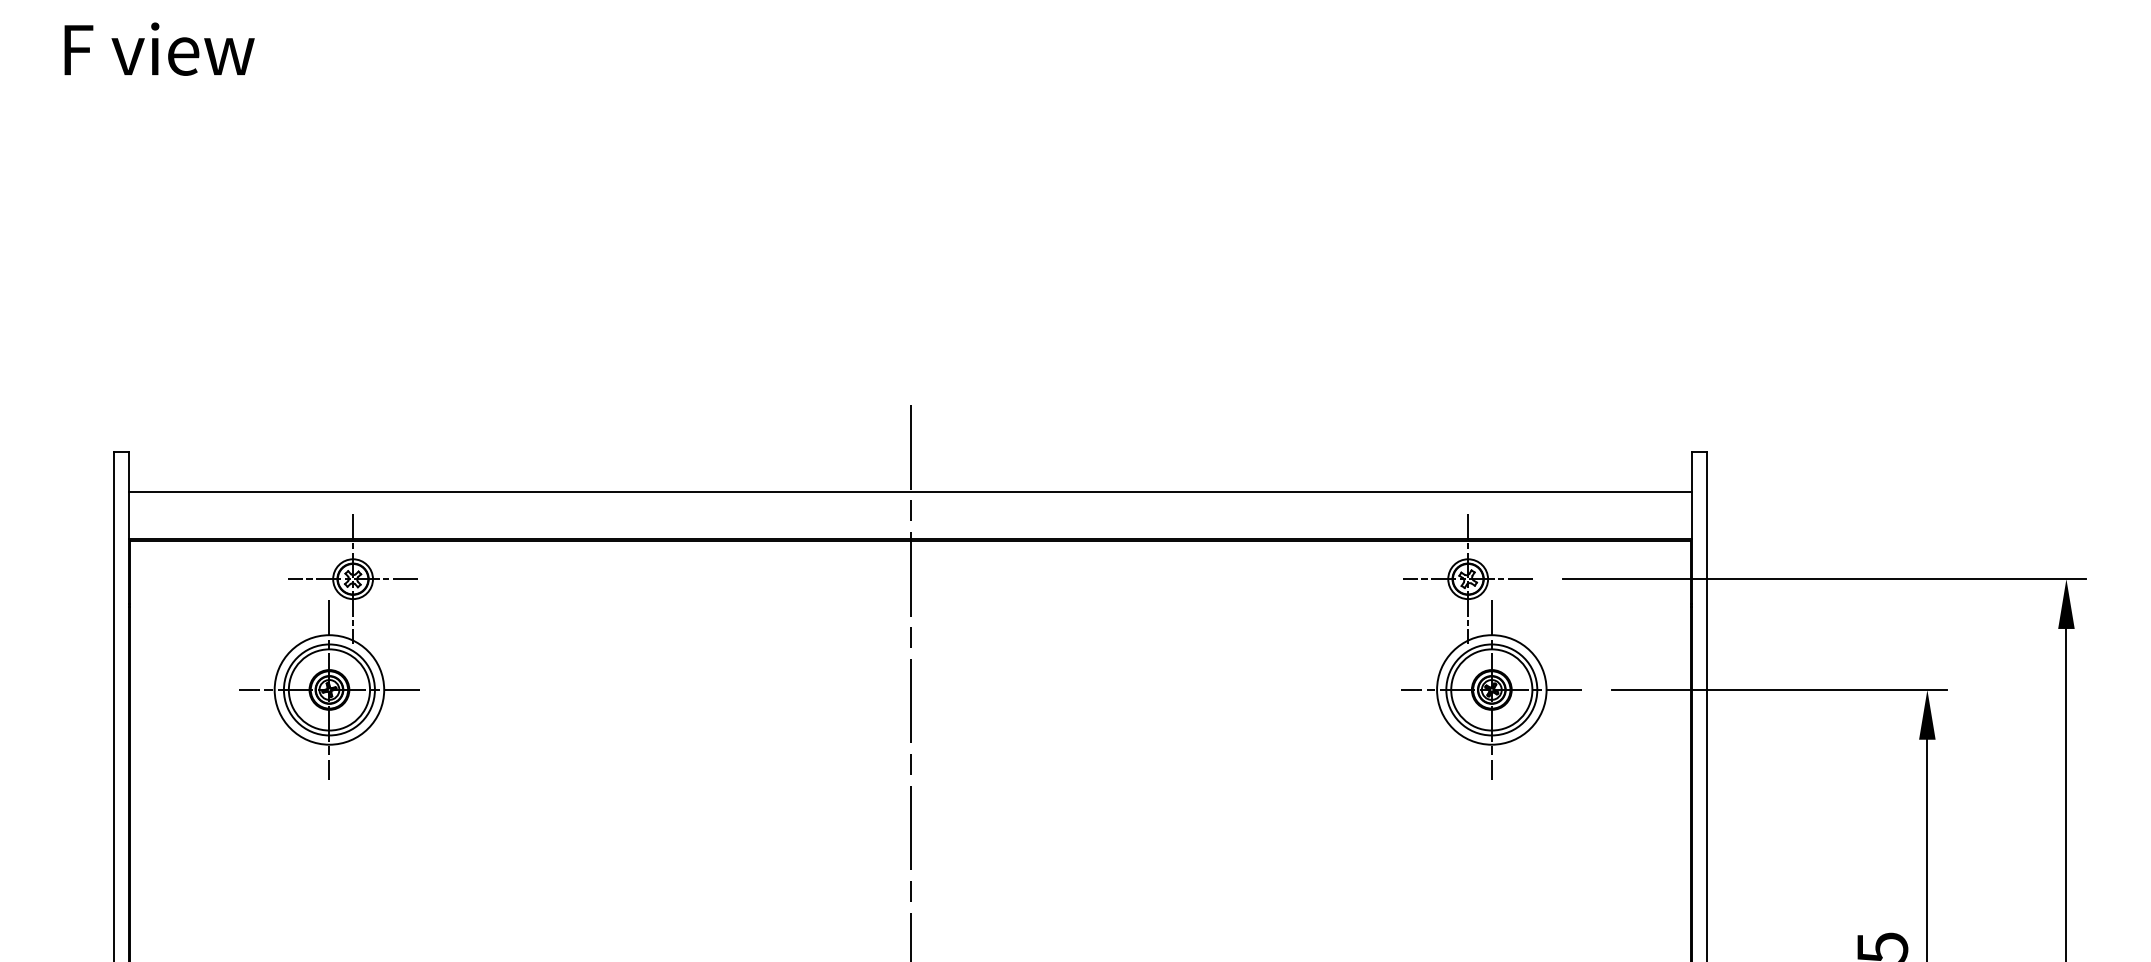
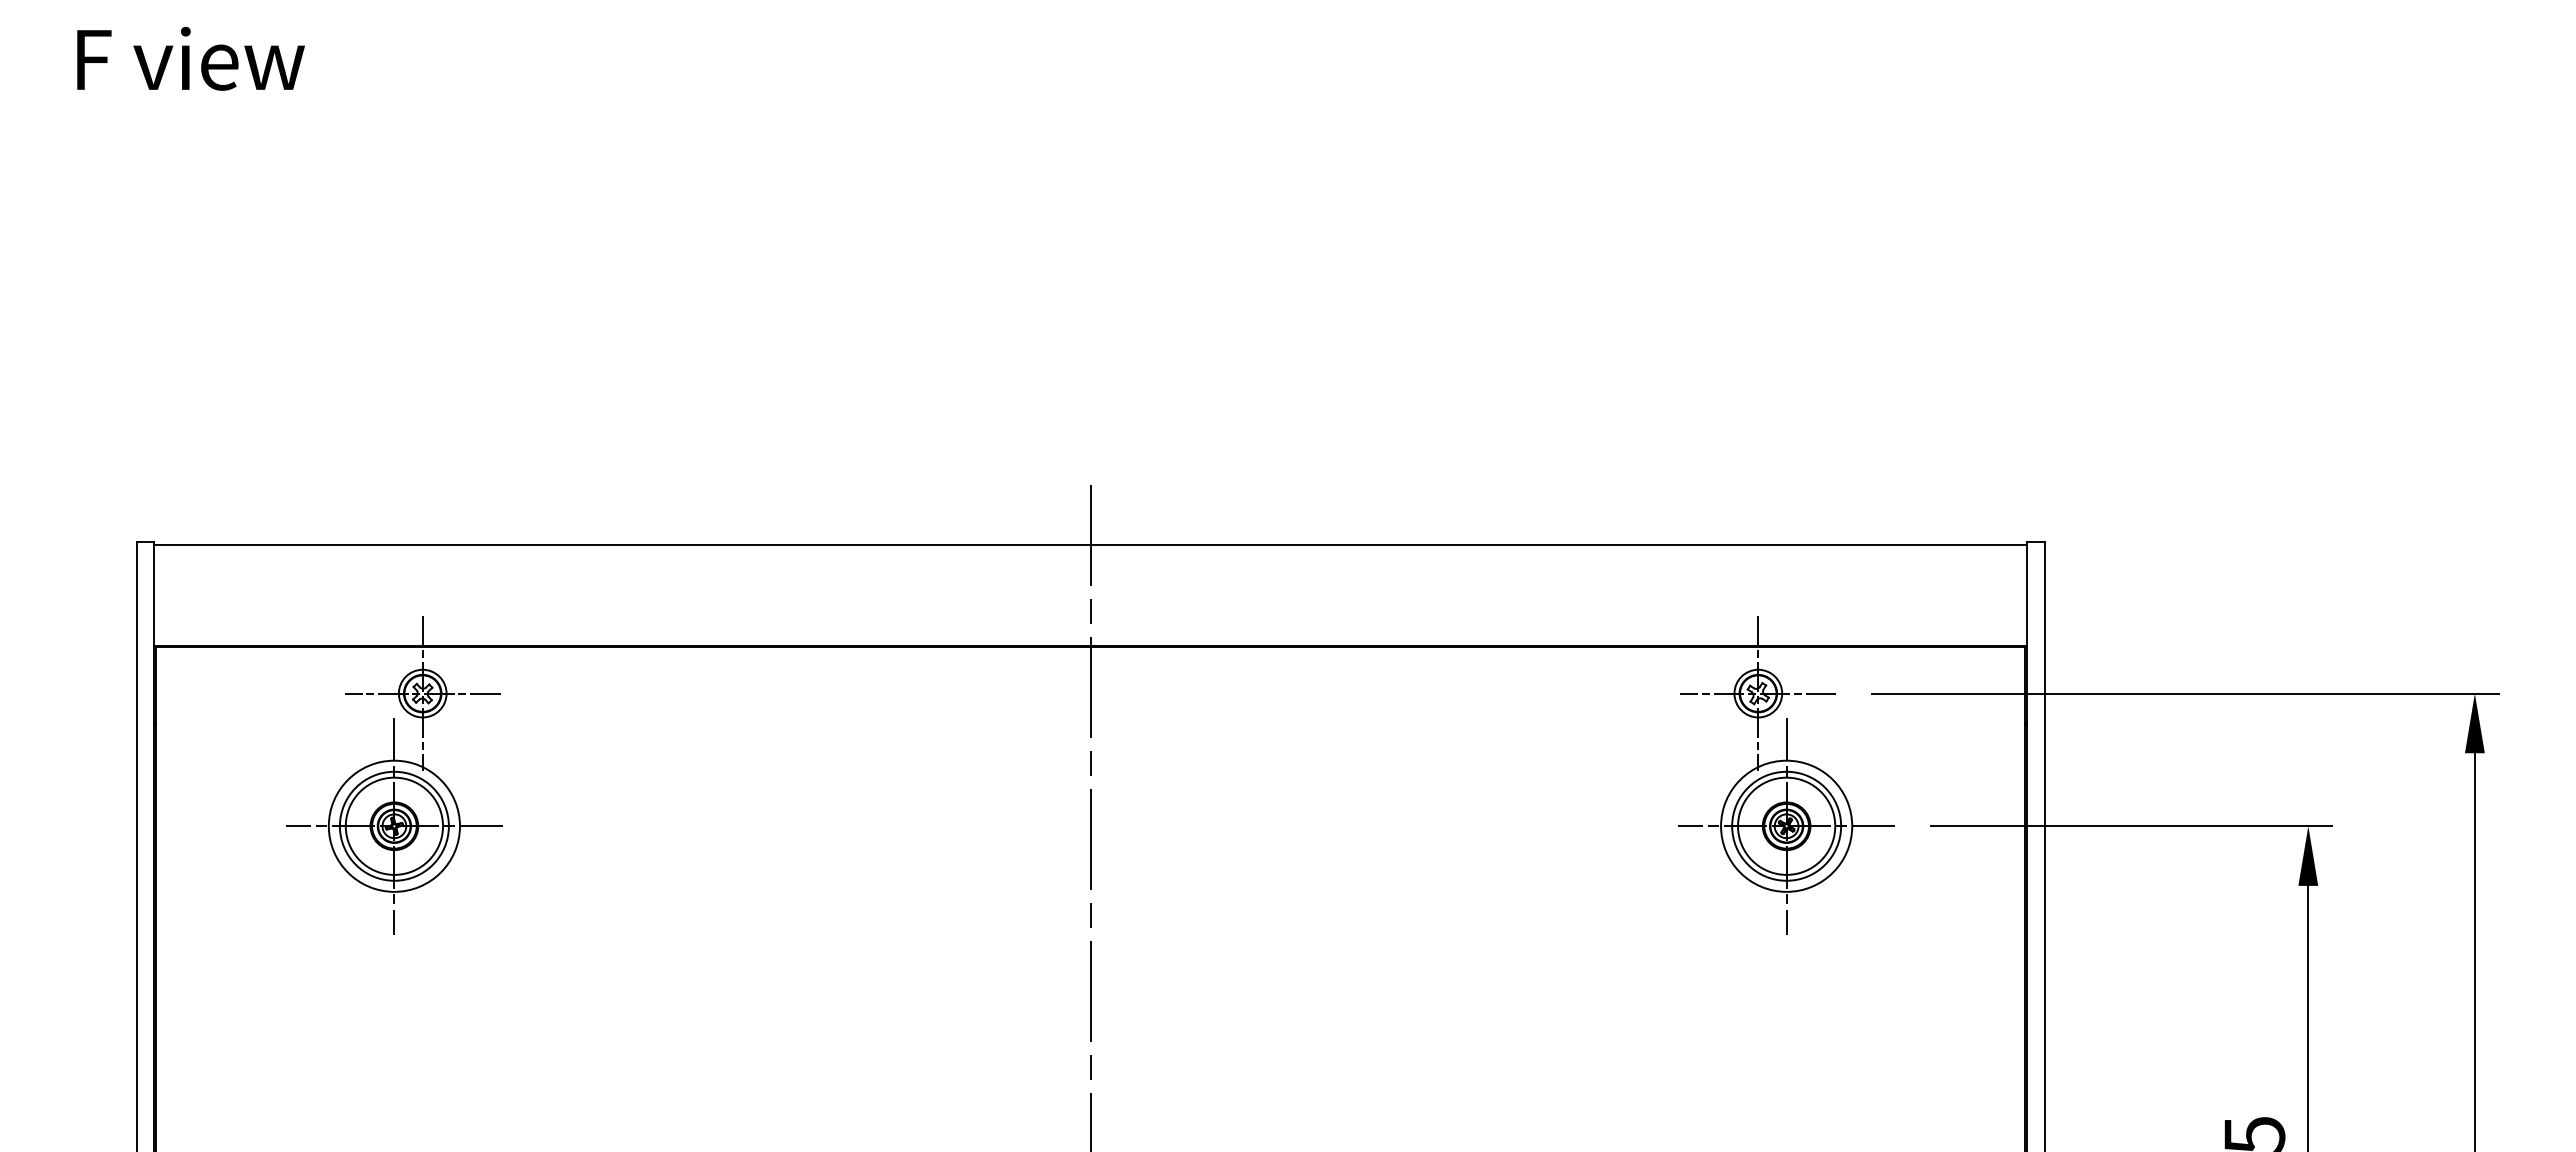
line: (910, 492) -> (1090, 544), moved

